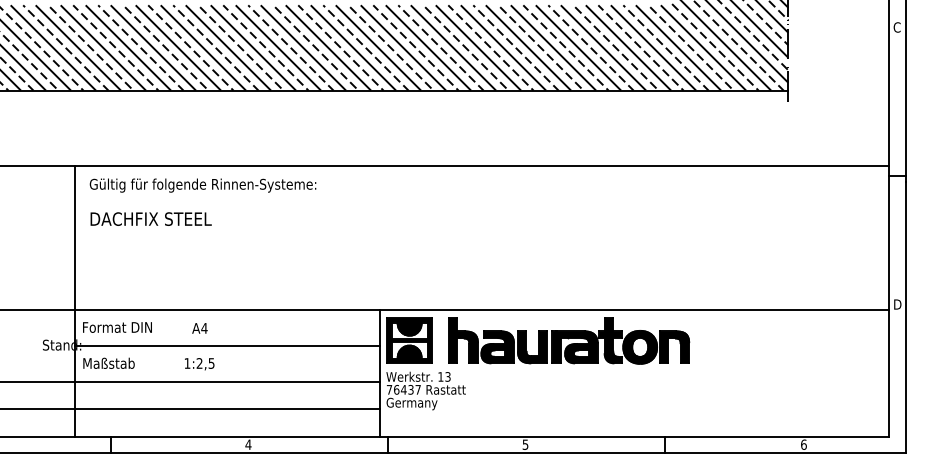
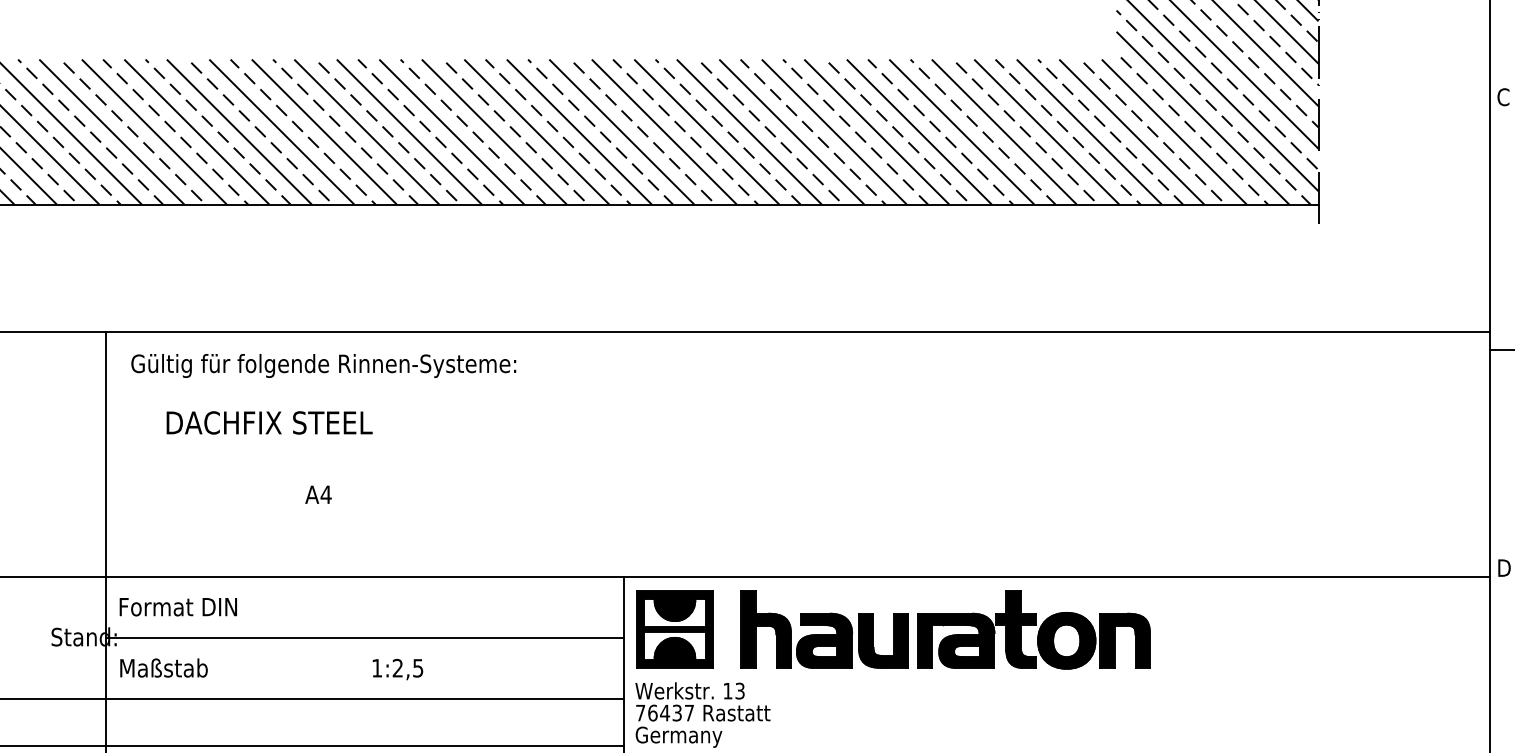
text: (150, 218) -> (268, 421), moved
text: (199, 328) -> (317, 494), moved
text: (199, 364) -> (397, 669), moved

